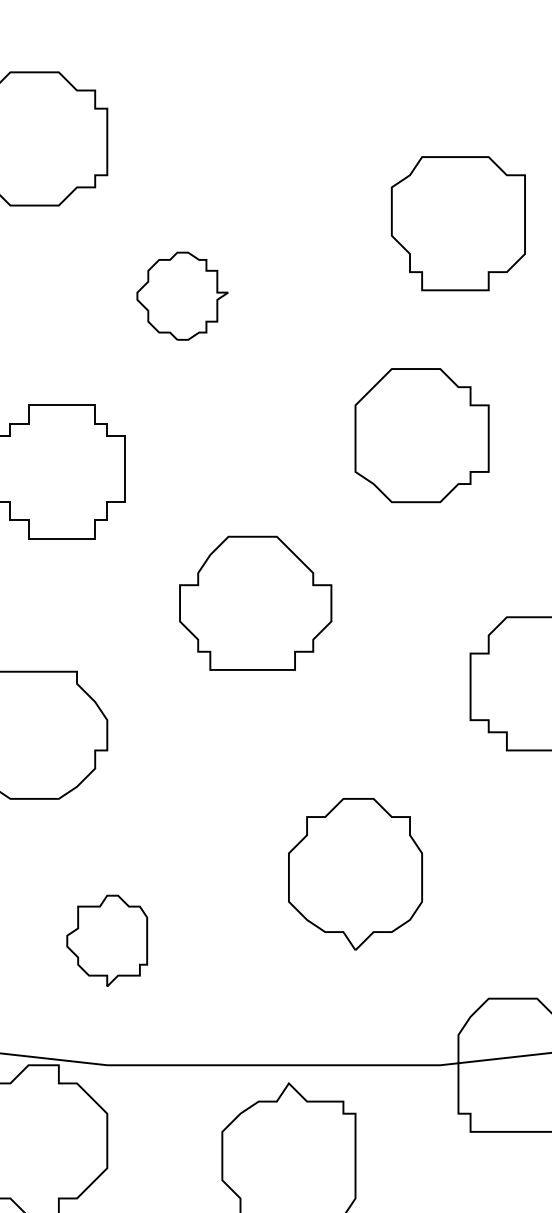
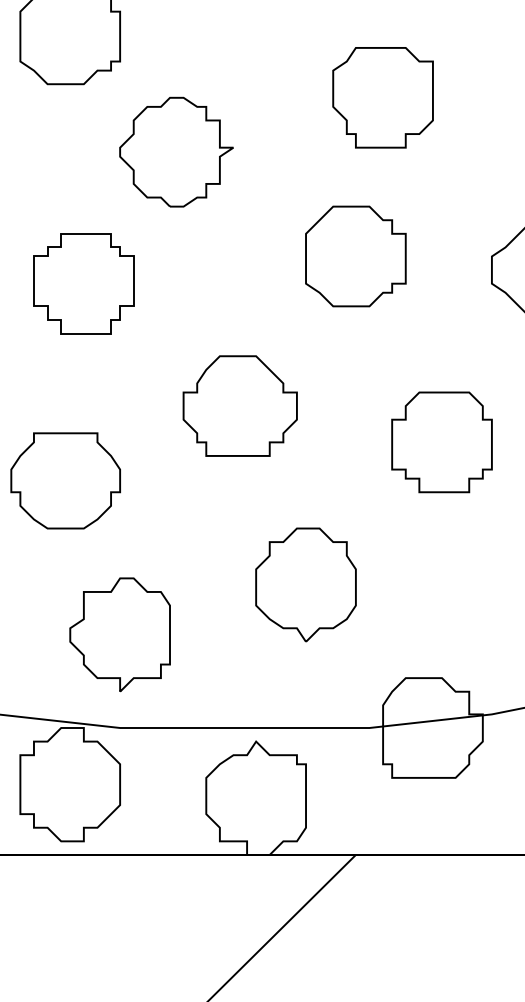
part: (182, 295) -> (176, 151), size x1.67
part: (254, 602) -> (239, 405), moved
part: (106, 940) -> (119, 634), size x1.67

